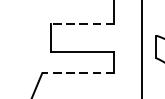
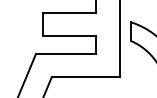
line: (82, 23) -> (69, 12), dashed -> solid
line: (77, 72) -> (65, 53), dashed -> solid

